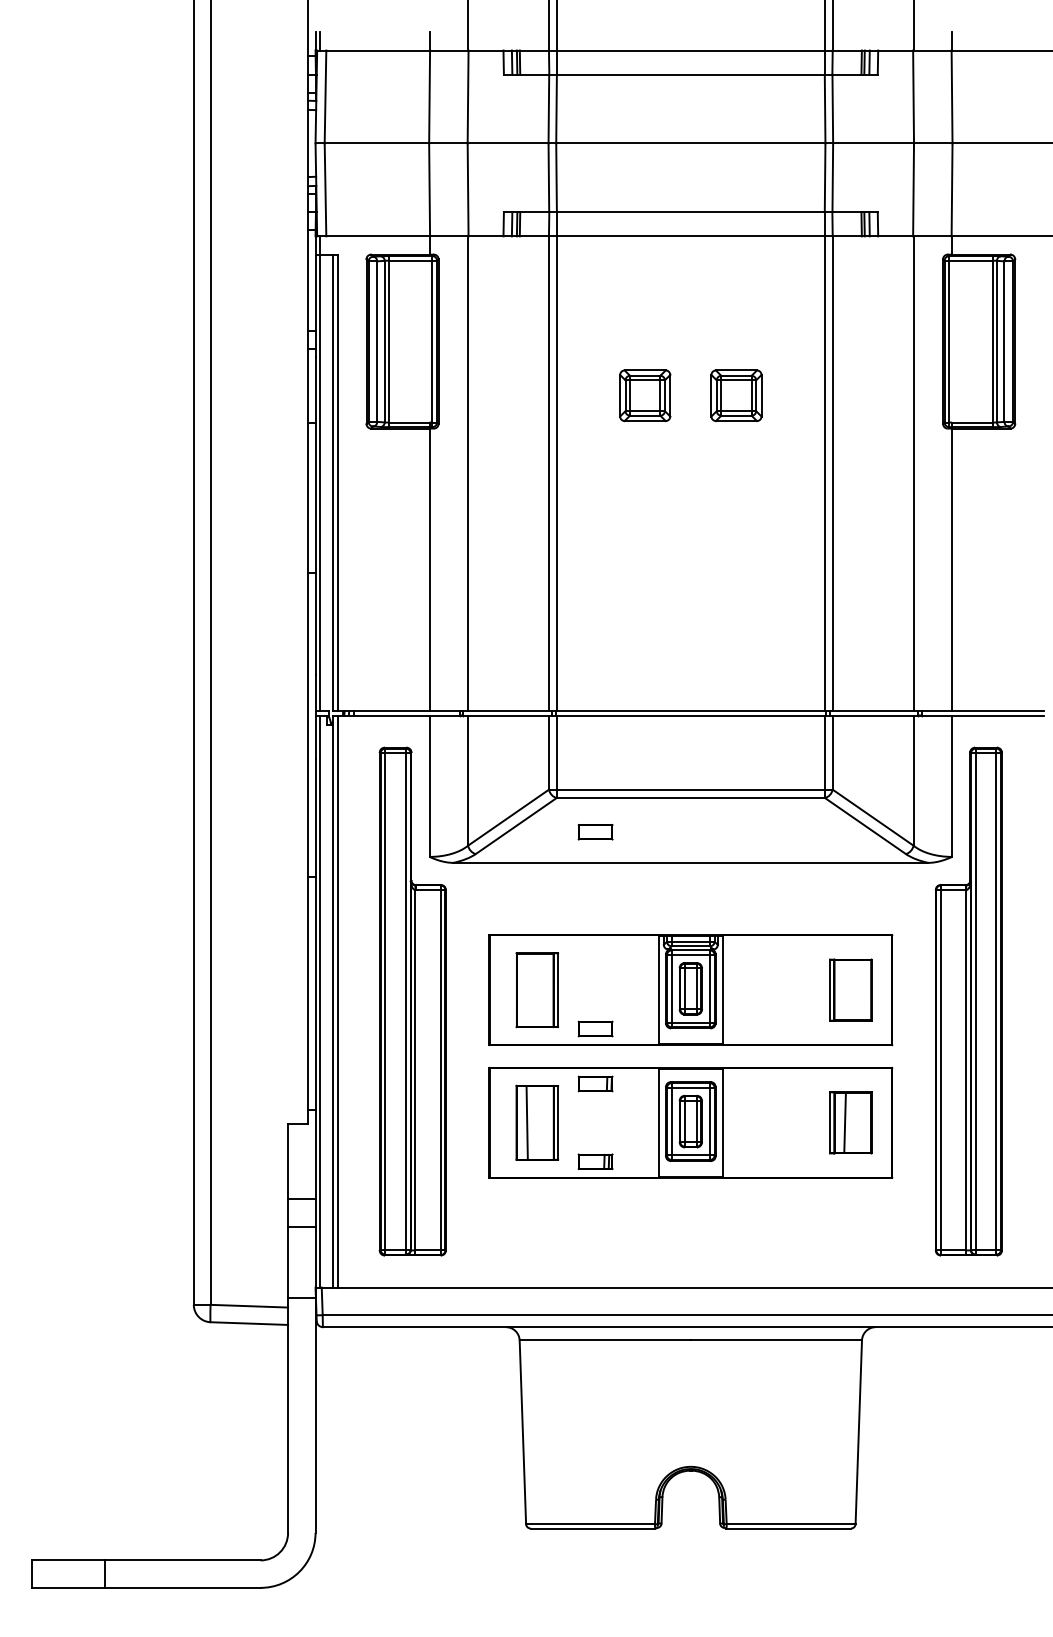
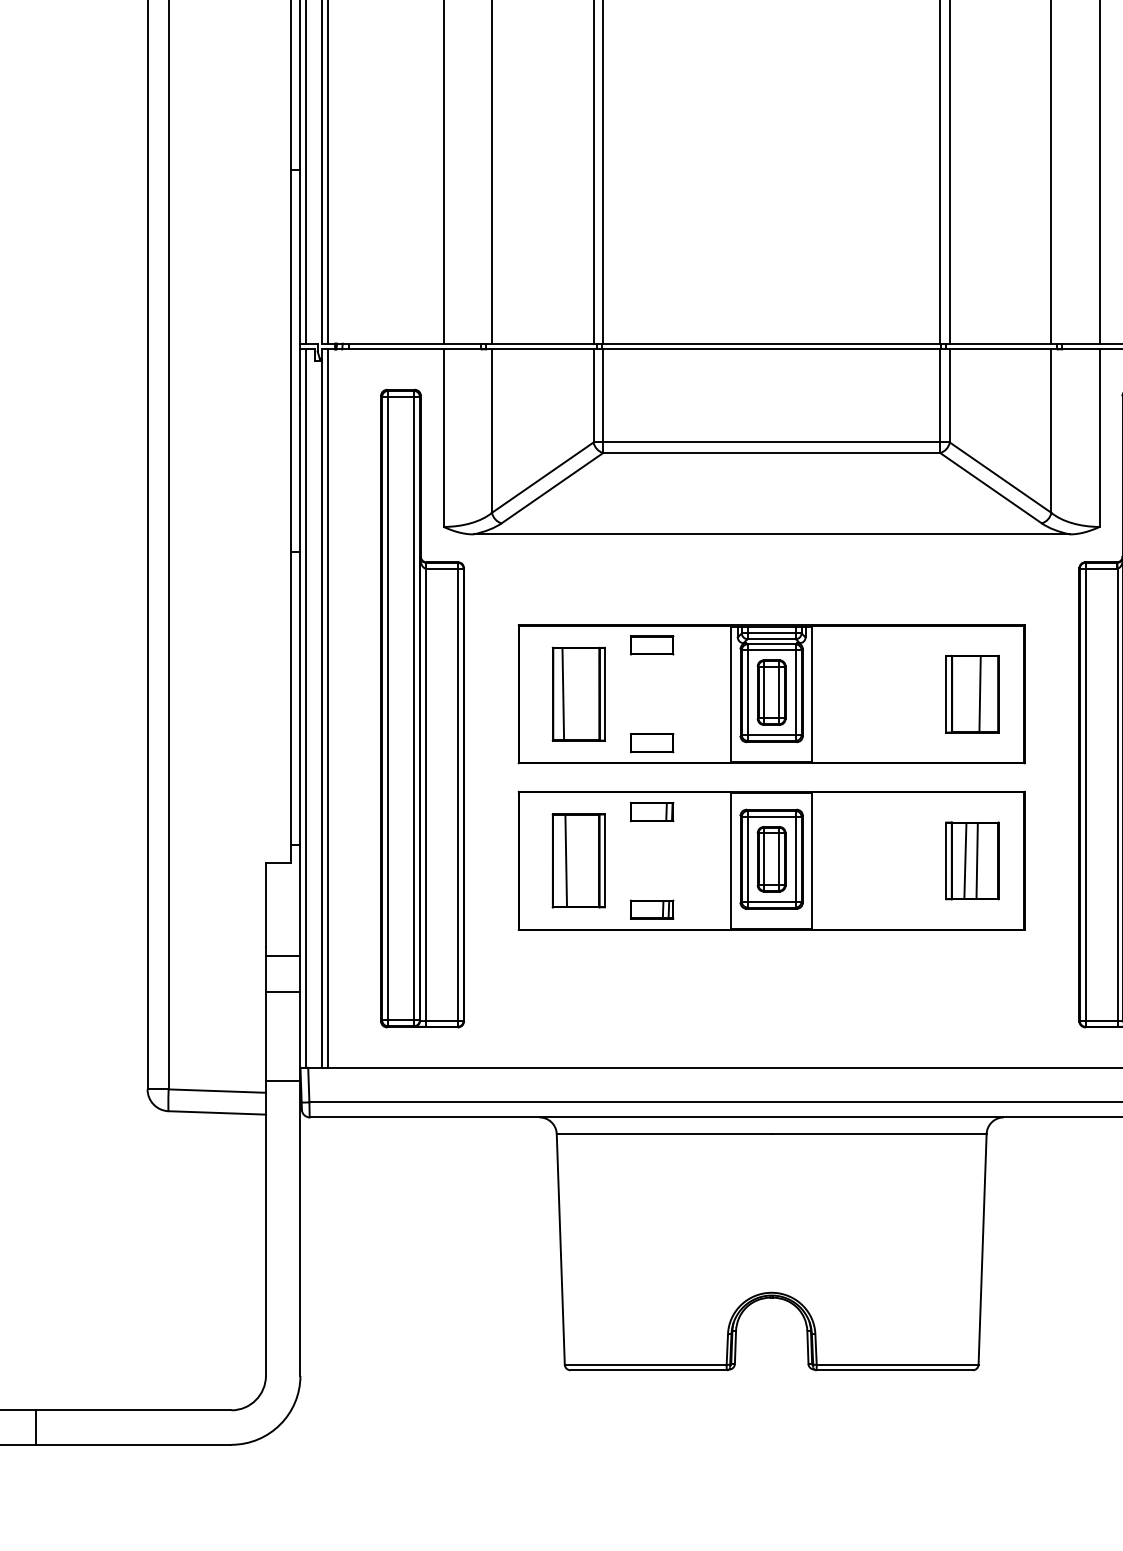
part: (595, 832) -> (651, 645), moved
line: (524, 989) -> (562, 693), added
line: (856, 989) -> (979, 693), added
line: (854, 1122) -> (977, 860), added

